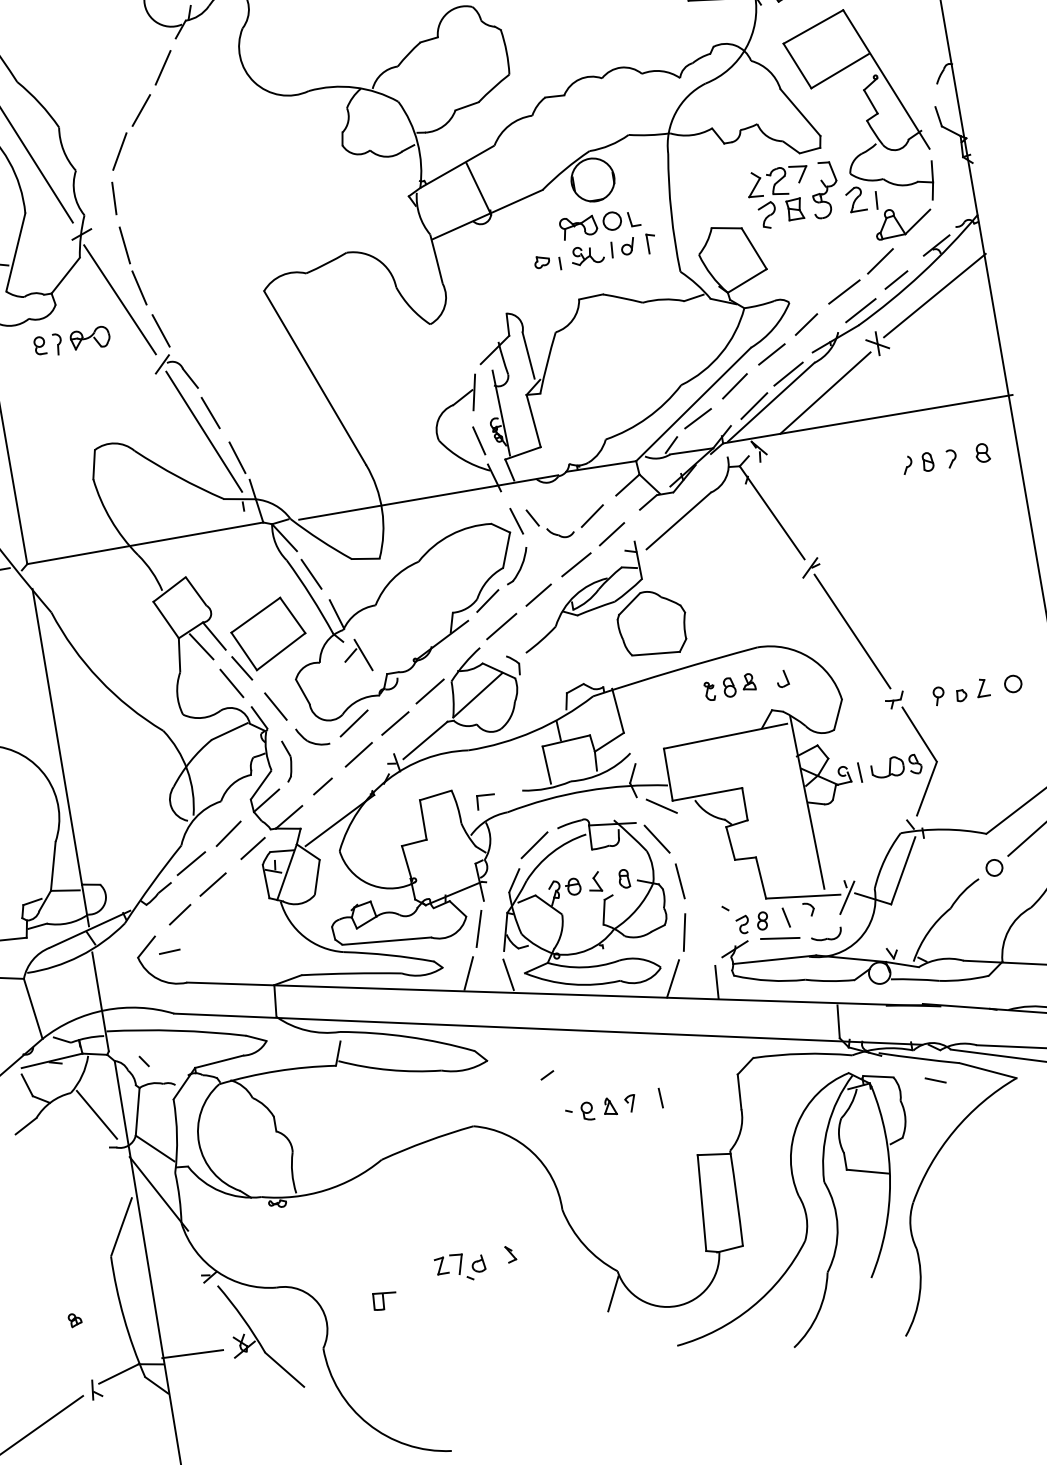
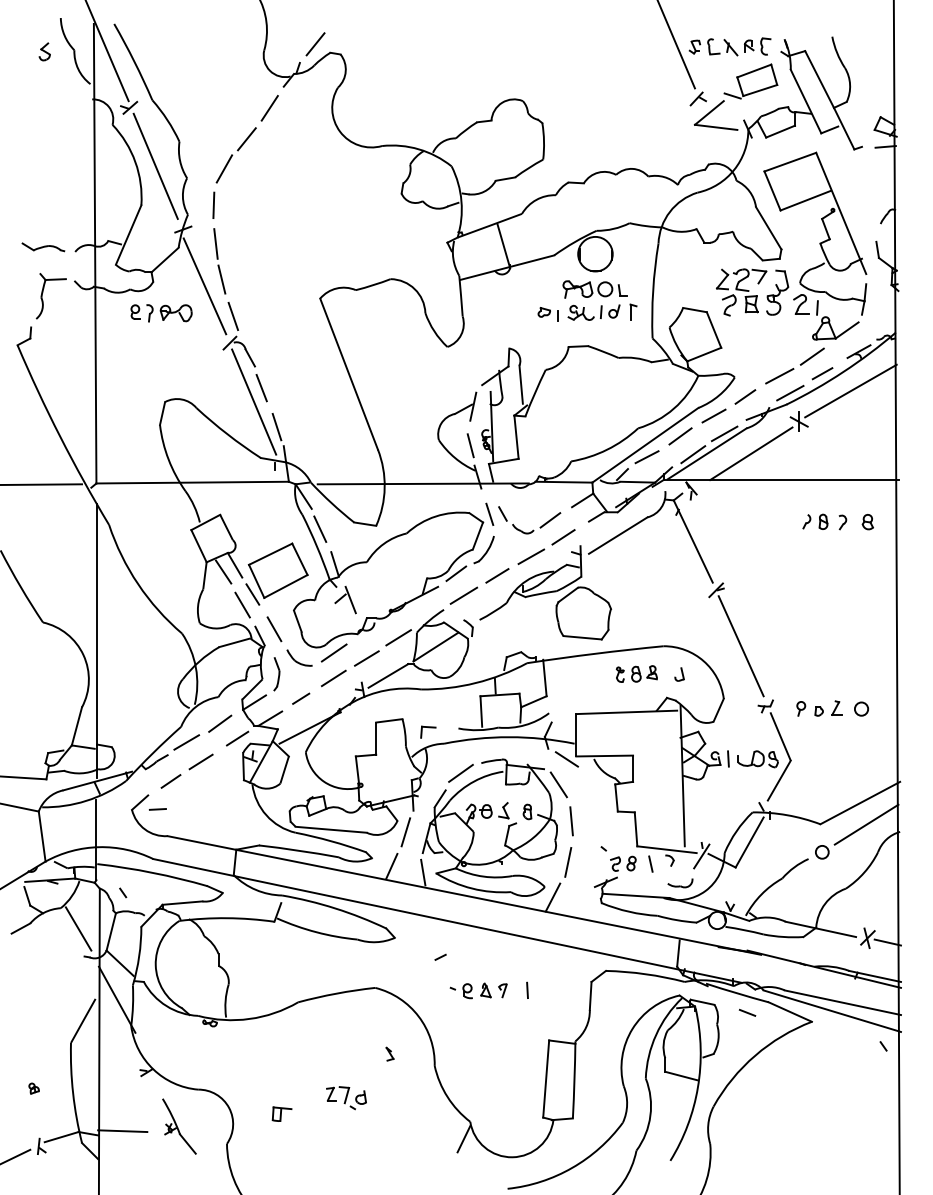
line: (780, 938) -> (643, 879), removed
line: (717, 981) -> (587, 905), removed
part: (510, 1253) -> (389, 1053), moved
part: (261, 1336) -> (179, 1126), size x0.6

